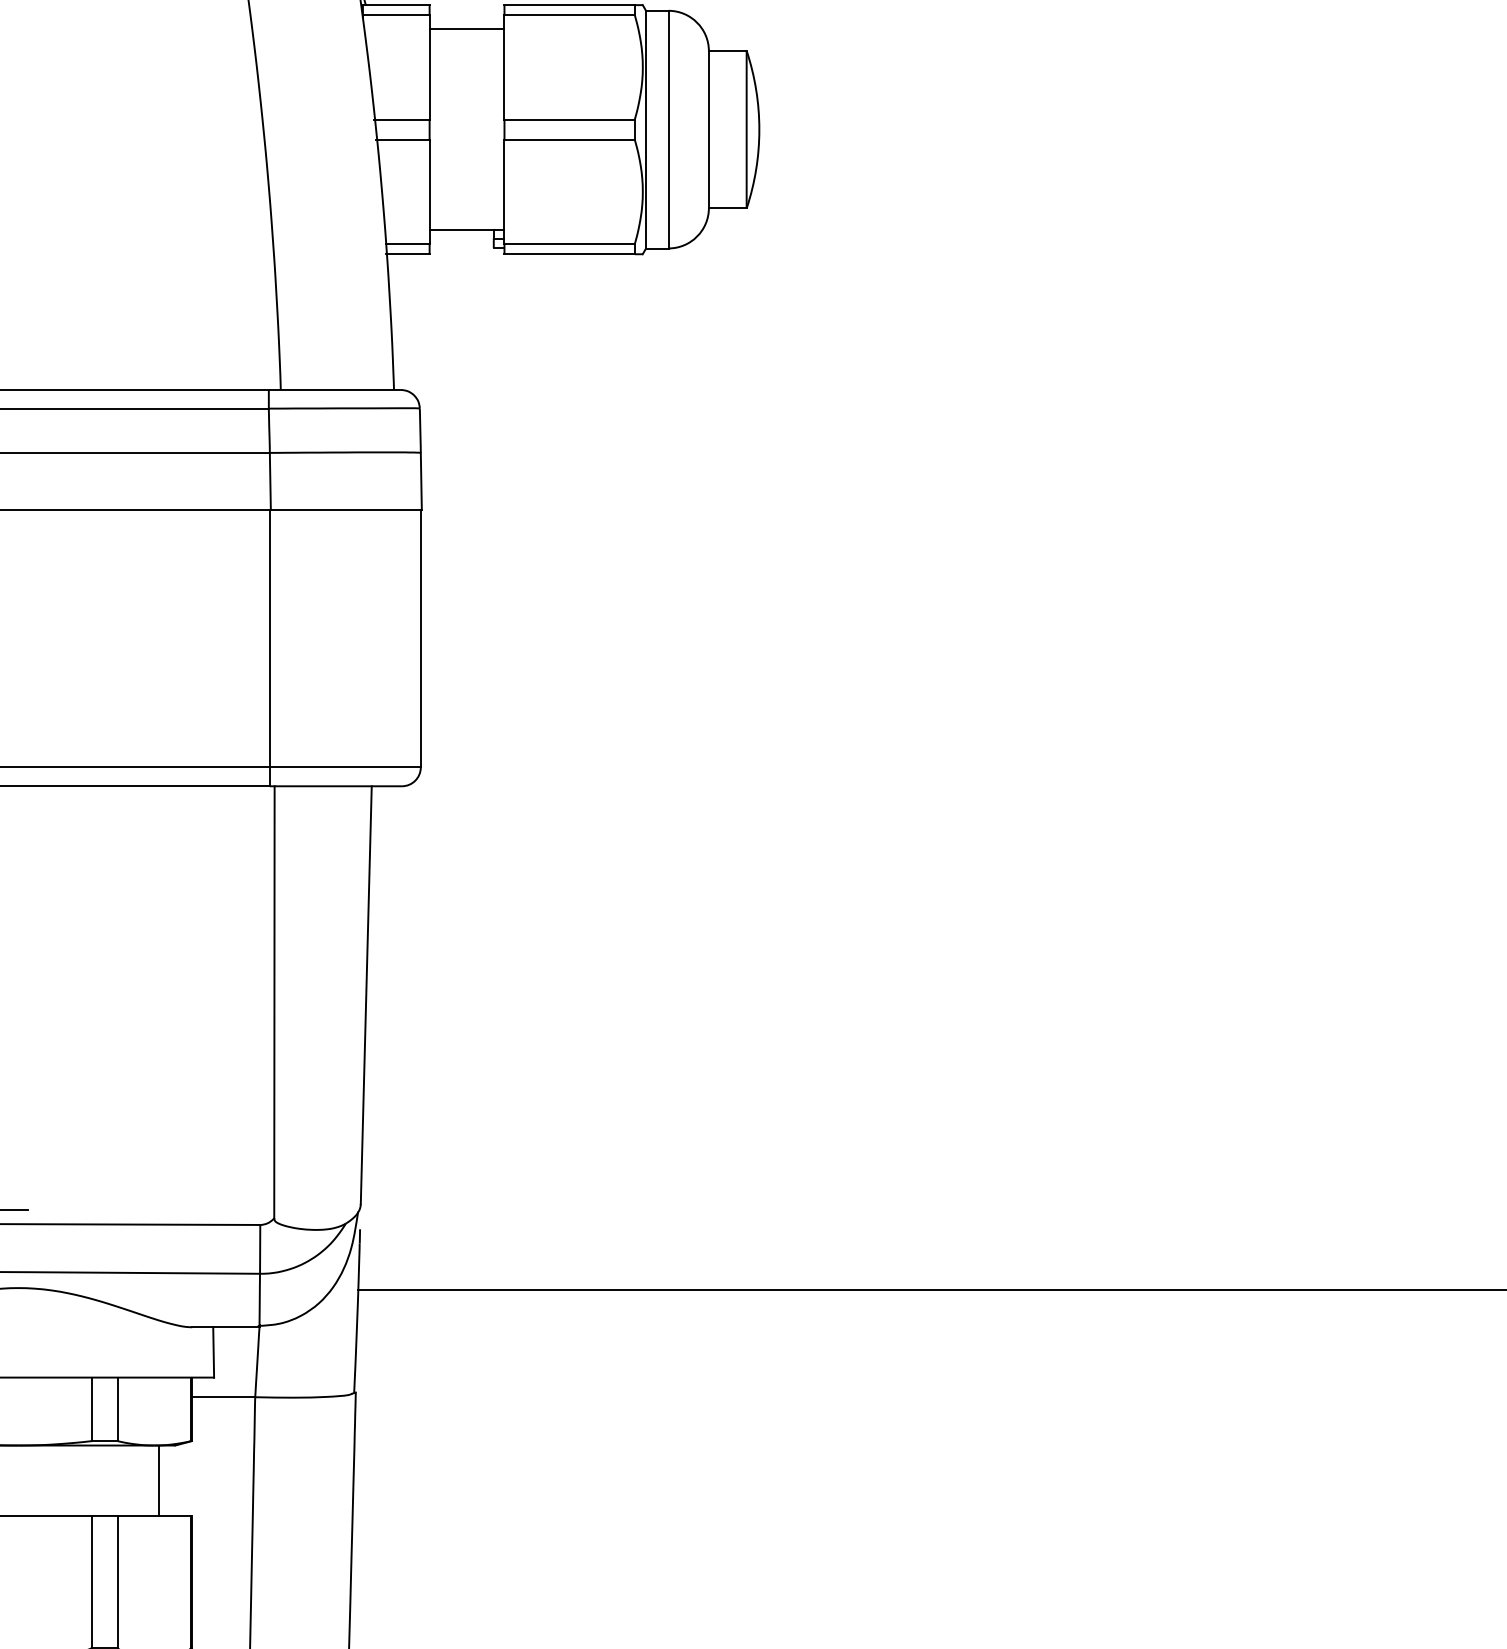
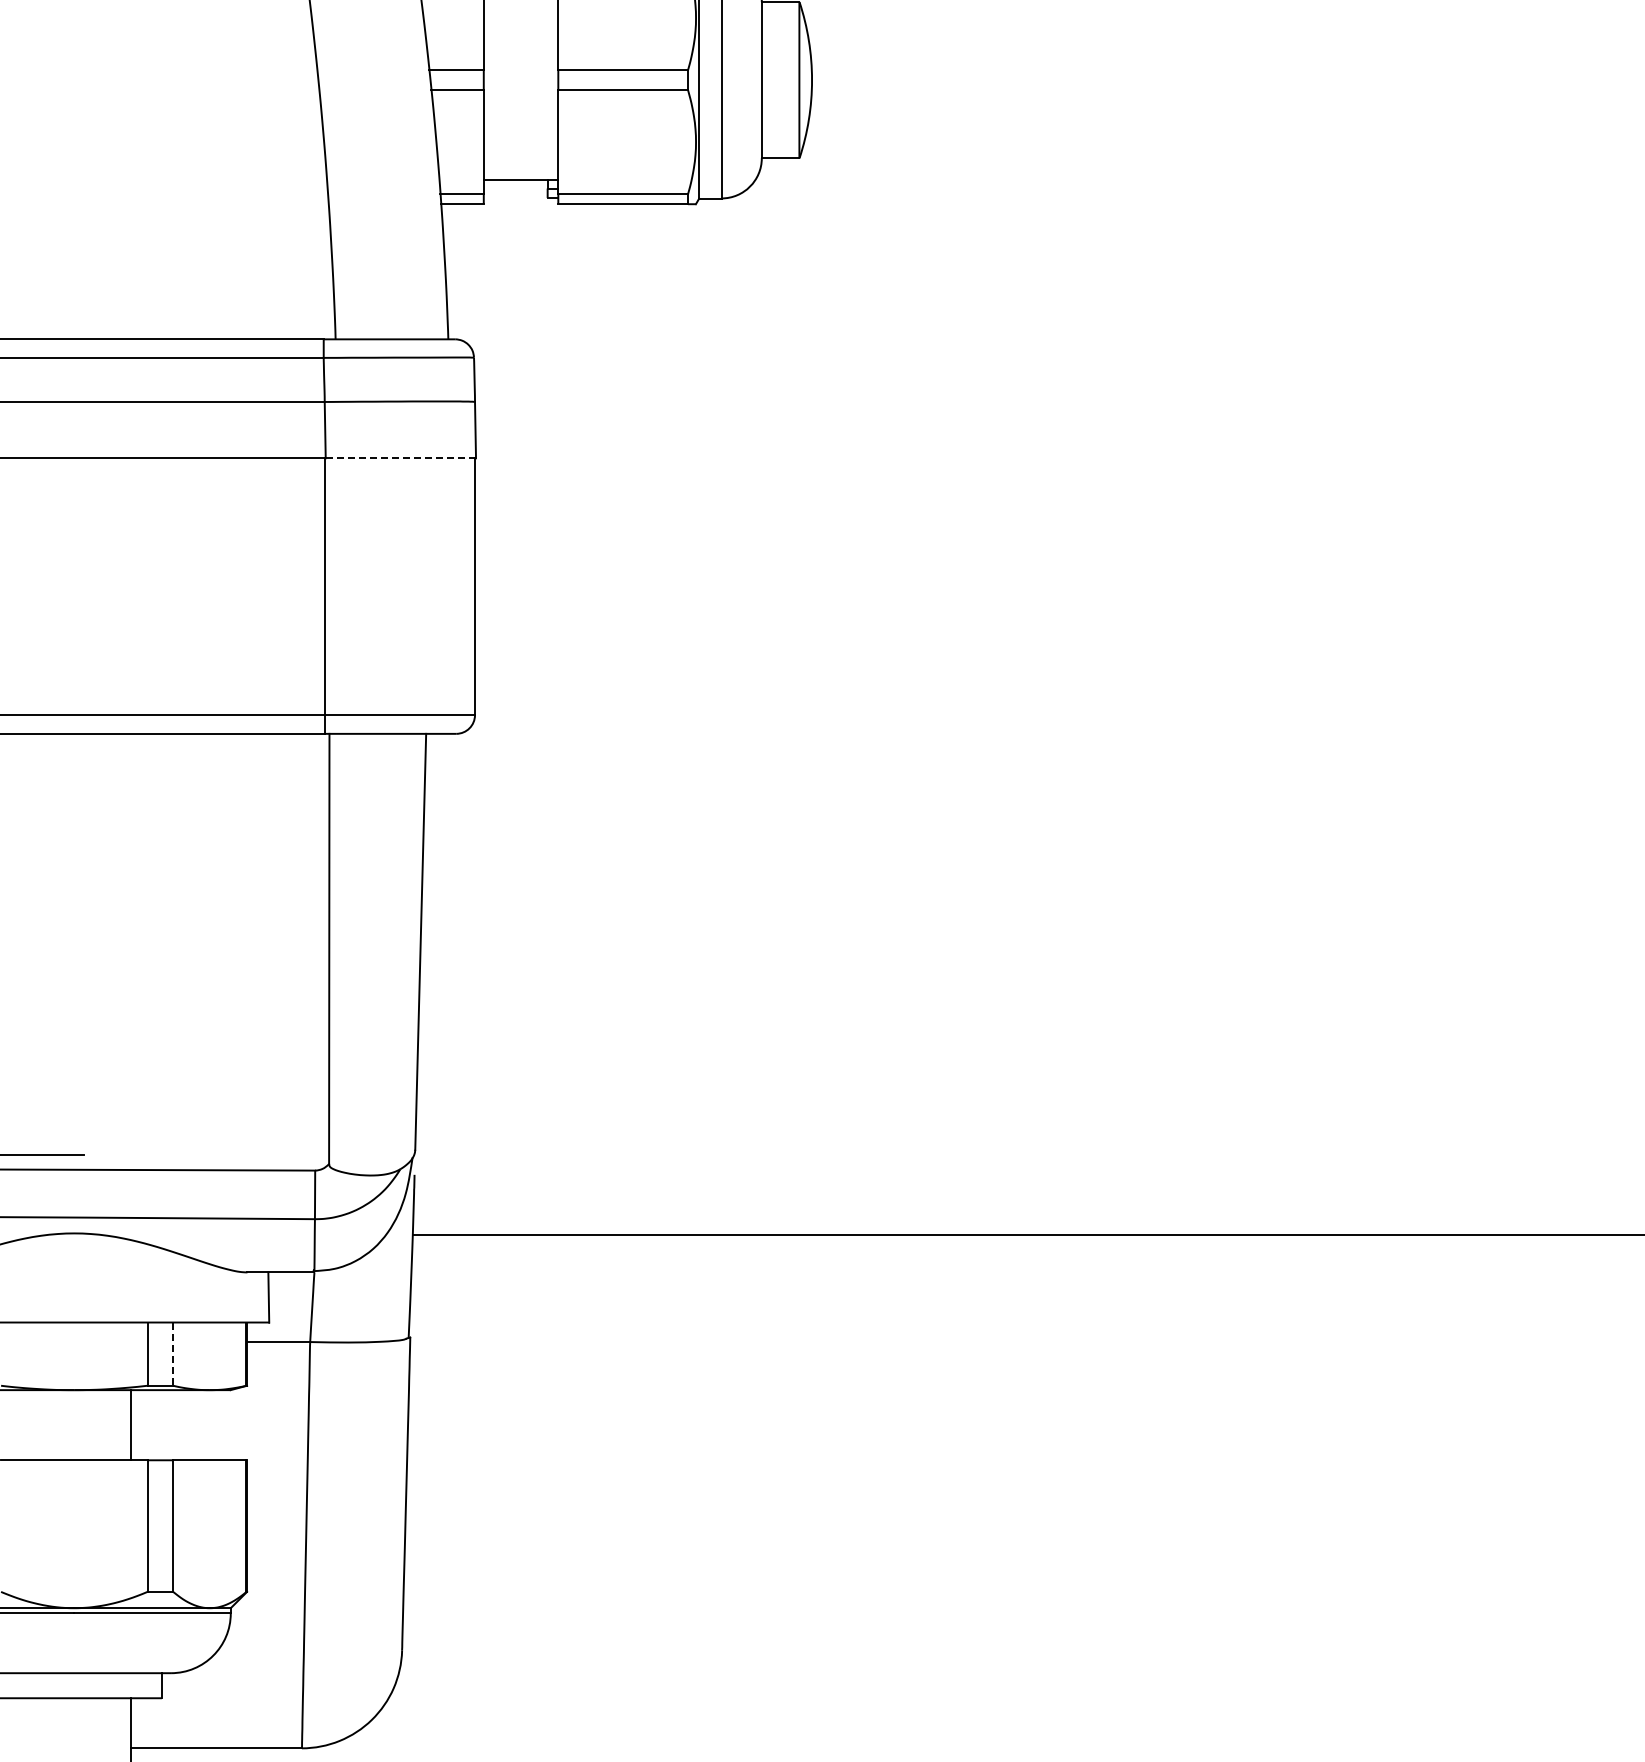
line: (346, 509) -> (401, 458), solid -> dashed
line: (117, 1409) -> (173, 1354), solid -> dashed
line: (158, 1481) -> (130, 1425), moved

